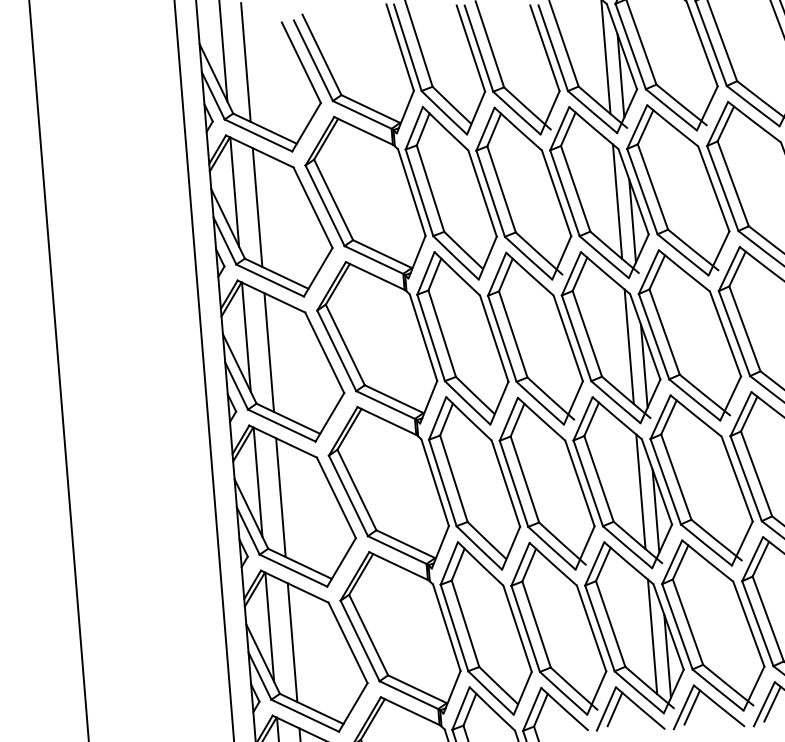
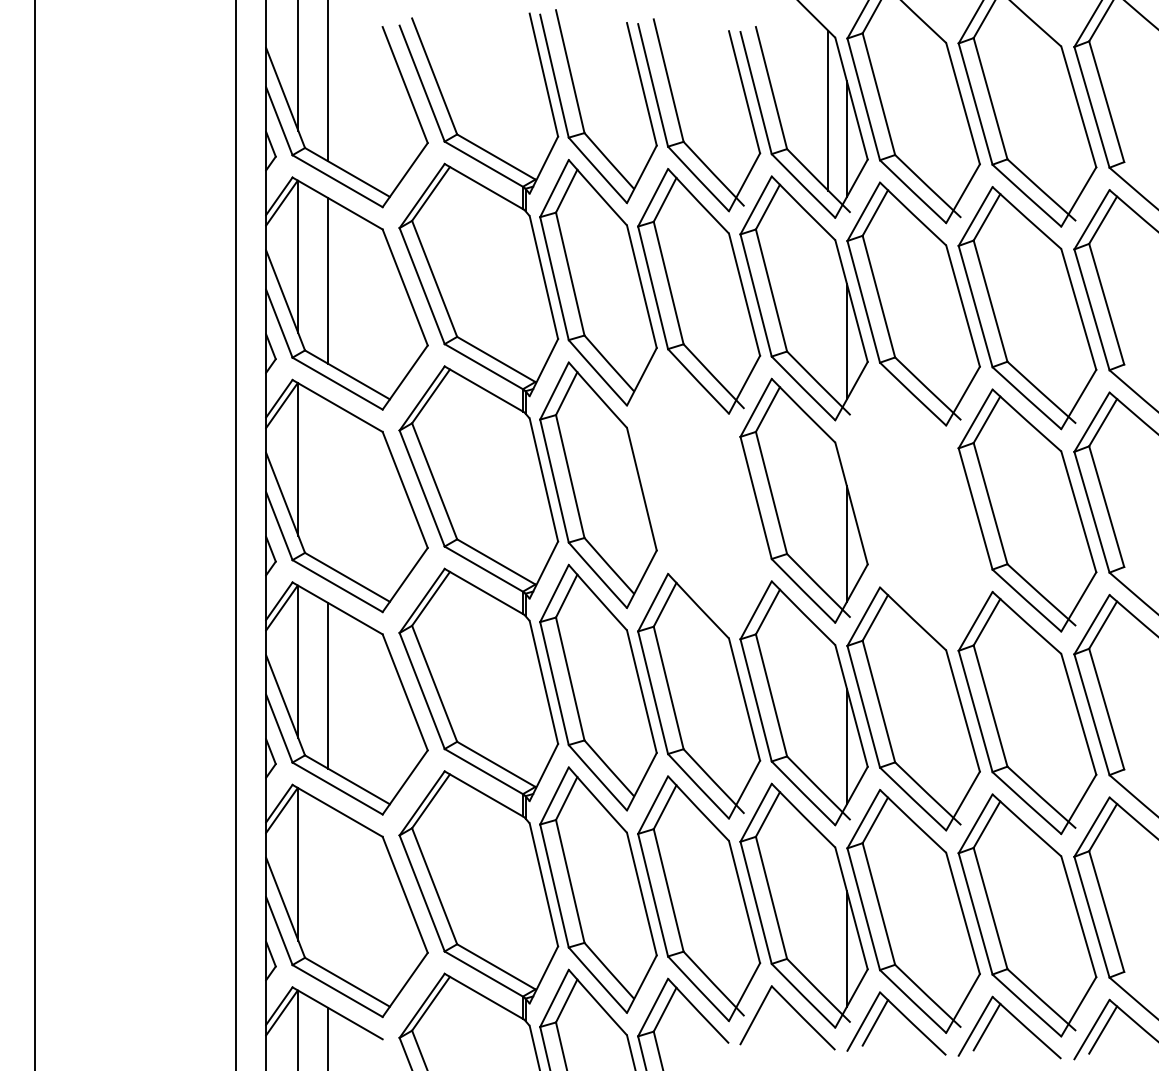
line: (617, 202) -> (828, 313), removed
part: (689, 335) -> (913, 506), removed
part: (535, 338) -> (699, 493), removed
line: (629, 346) -> (828, 515), removed
line: (269, 352) -> (328, 483), removed
line: (641, 491) -> (828, 717), removed
line: (652, 636) -> (828, 920), removed
line: (292, 642) -> (328, 888), removed
line: (614, 709) -> (767, 1016), removed

